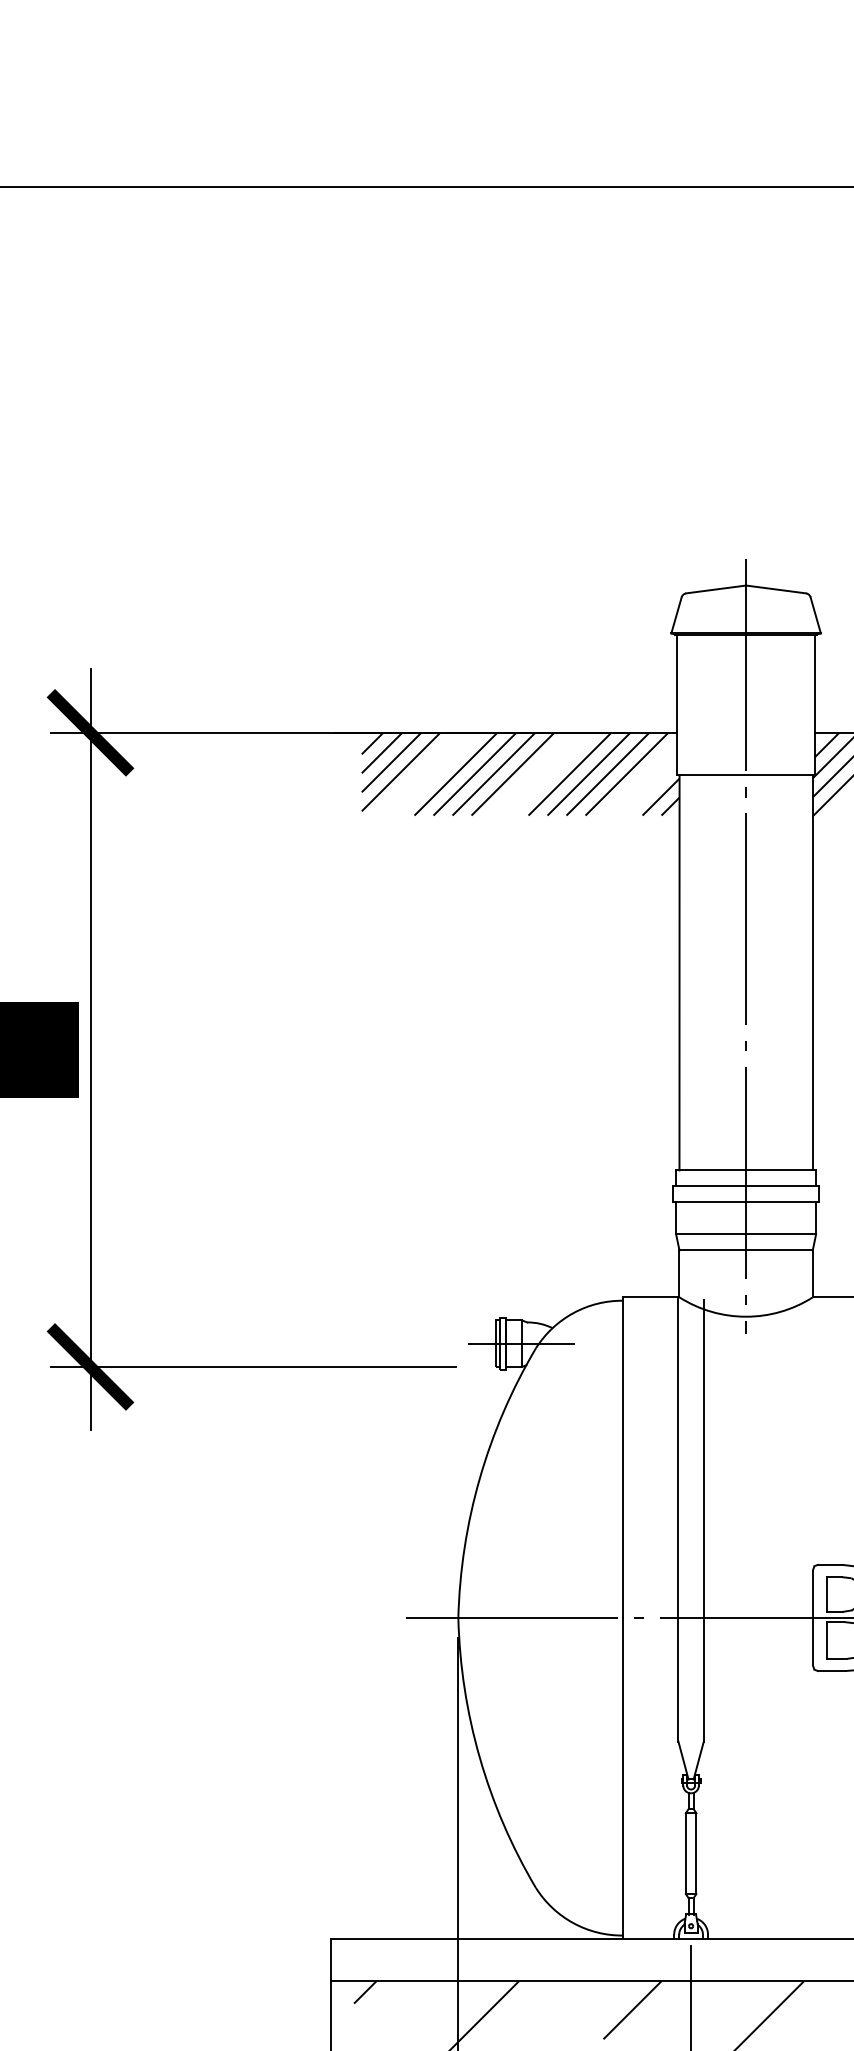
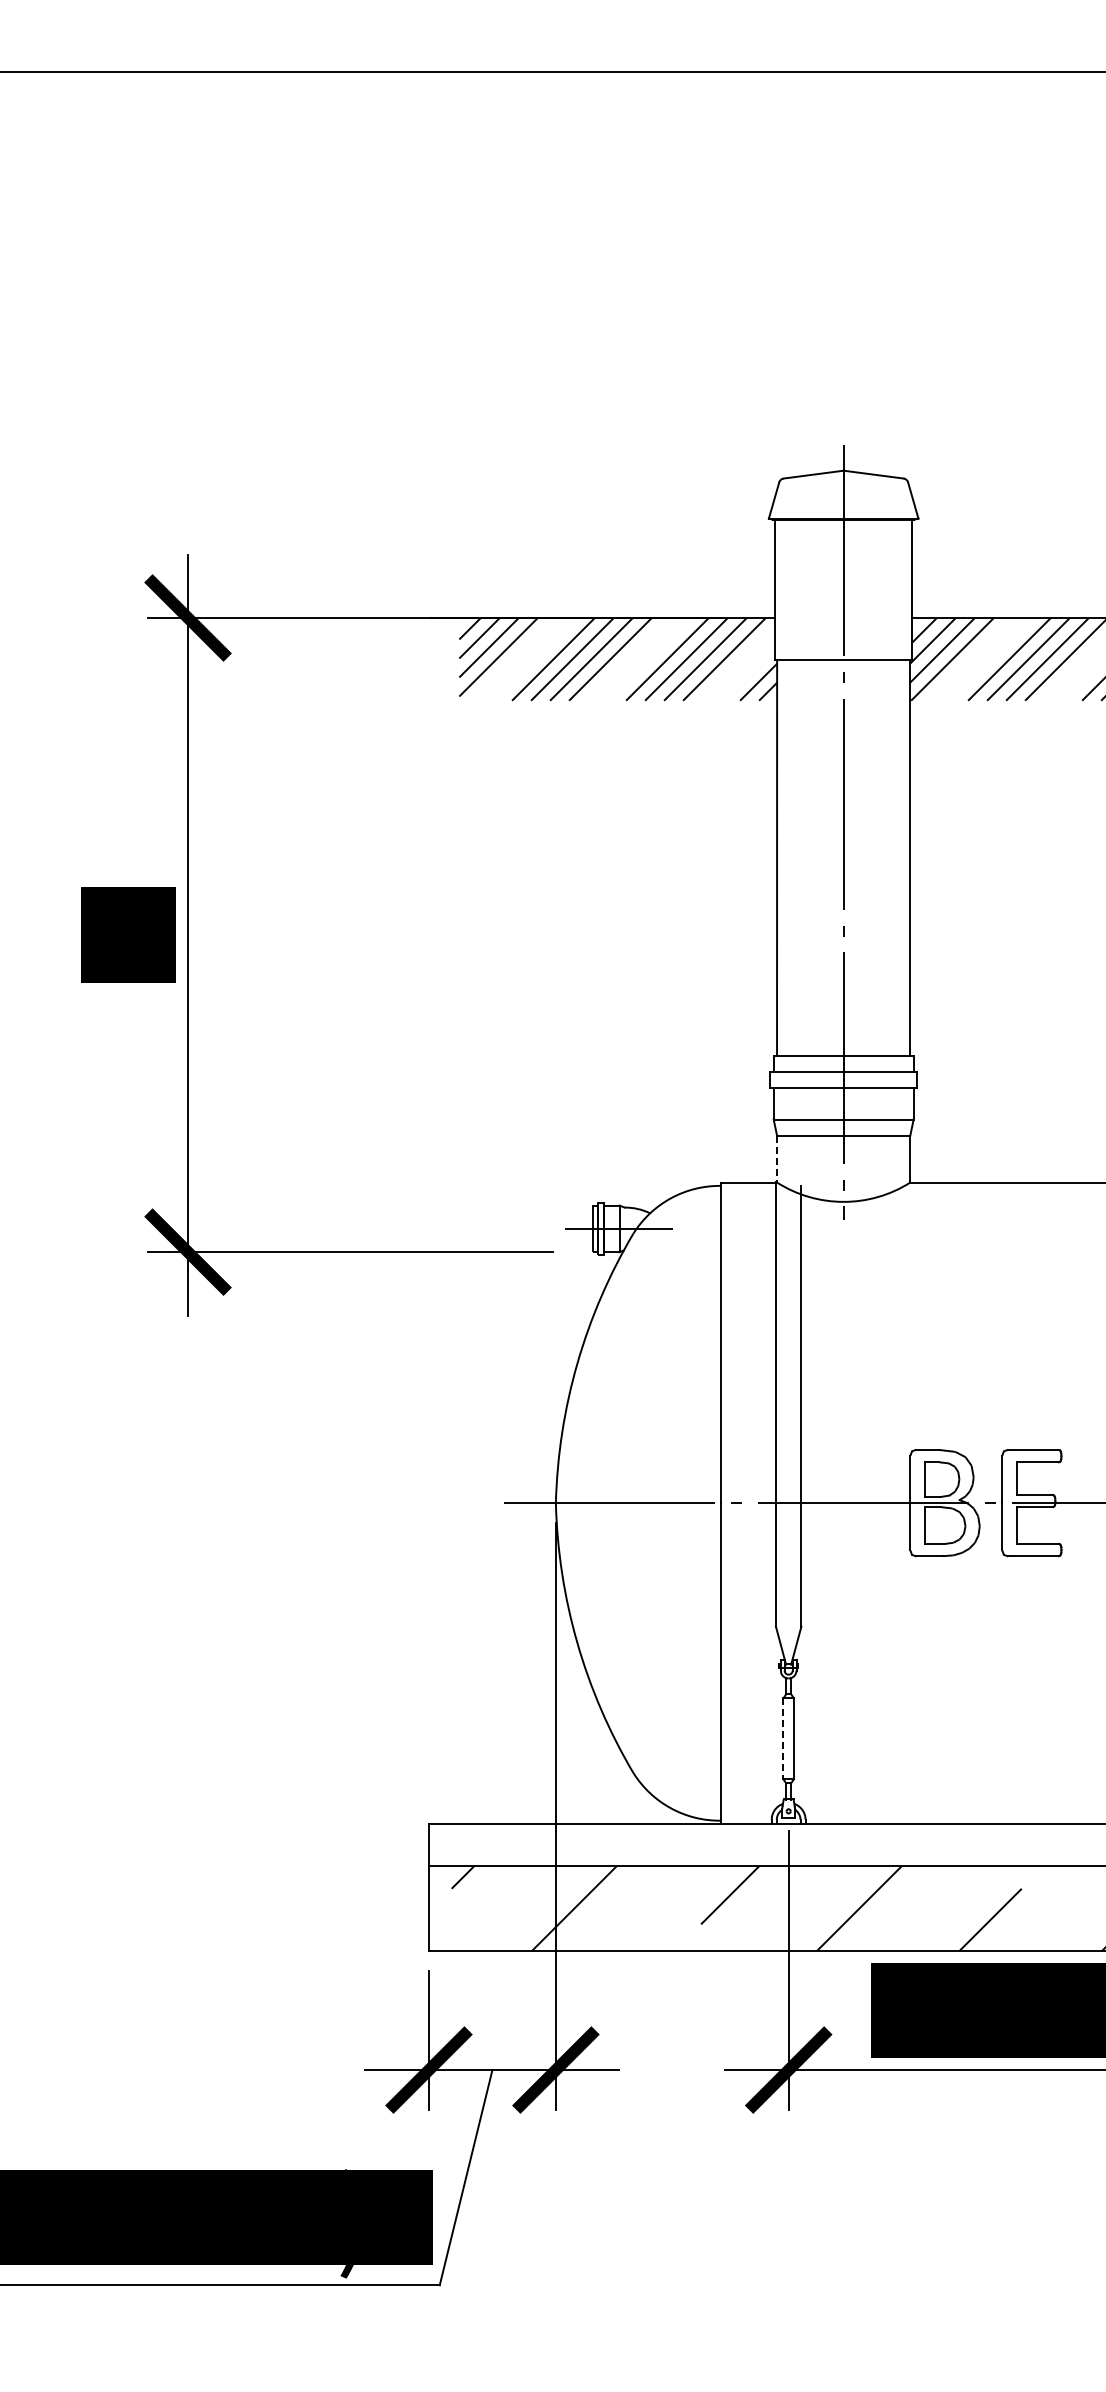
line: (679, 1274) -> (777, 1159), solid -> dashed
line: (685, 1854) -> (783, 1739), solid -> dashed

